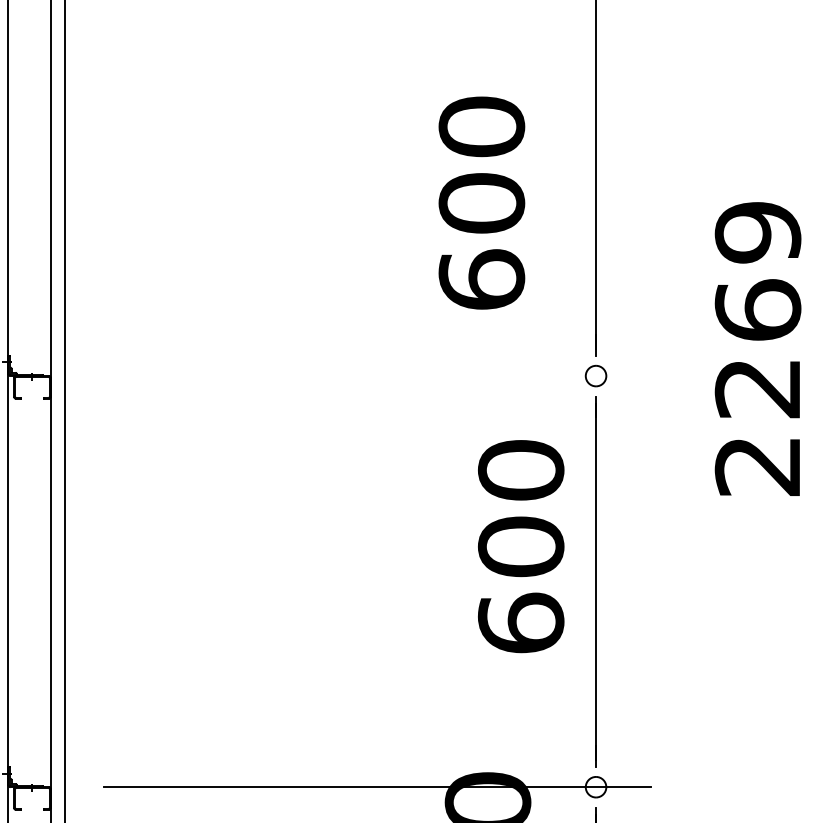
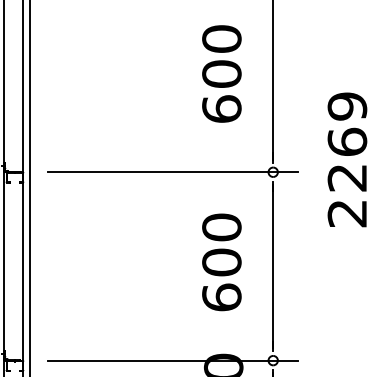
text: (481, 201) -> (221, 73), moved
line: (376, 376) -> (172, 172), added
text: (520, 546) -> (221, 262), moved

